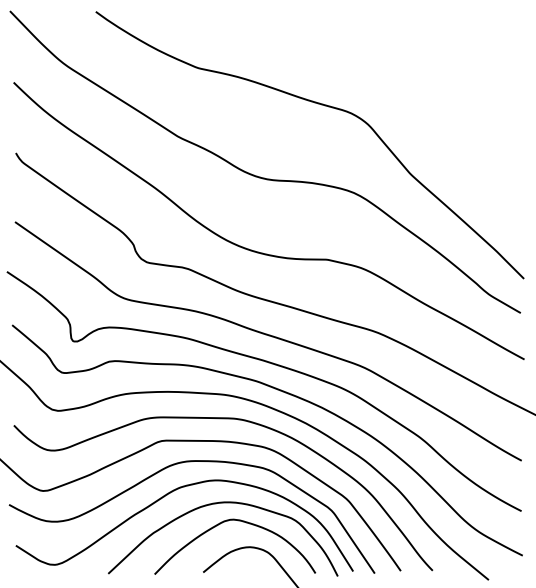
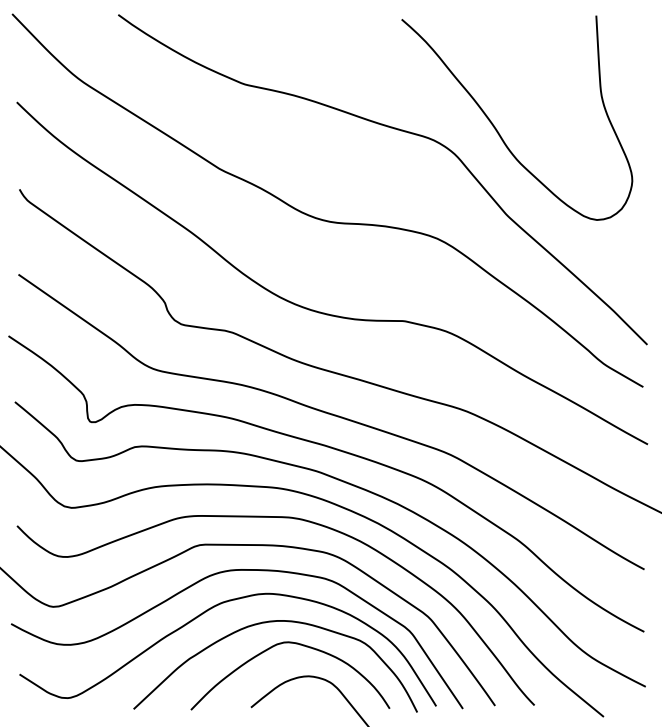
curve: (402, 104) -> (497, 129), added

